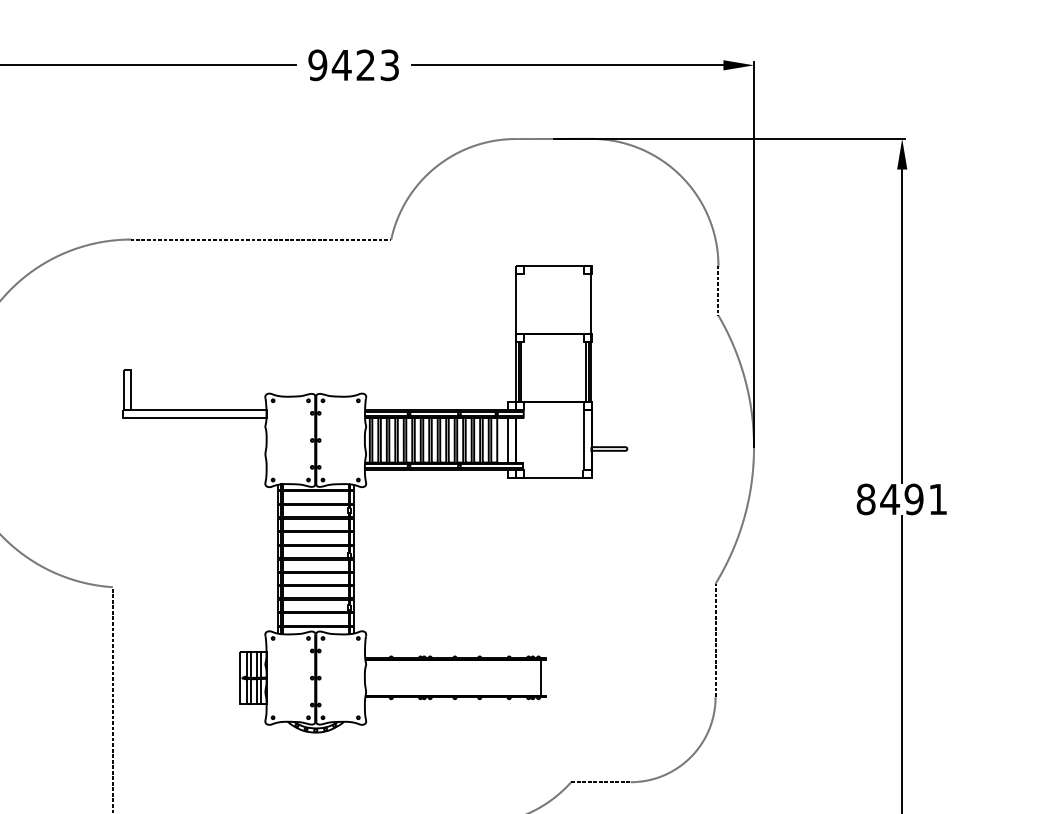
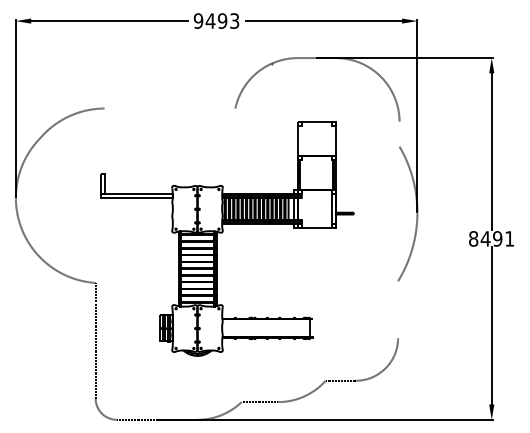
text: (365, 64) -> (222, 20), 9423 -> 9493
line: (259, 239) -> (169, 108), removed
line: (718, 291) -> (399, 134), removed
line: (716, 640) -> (398, 309), removed

